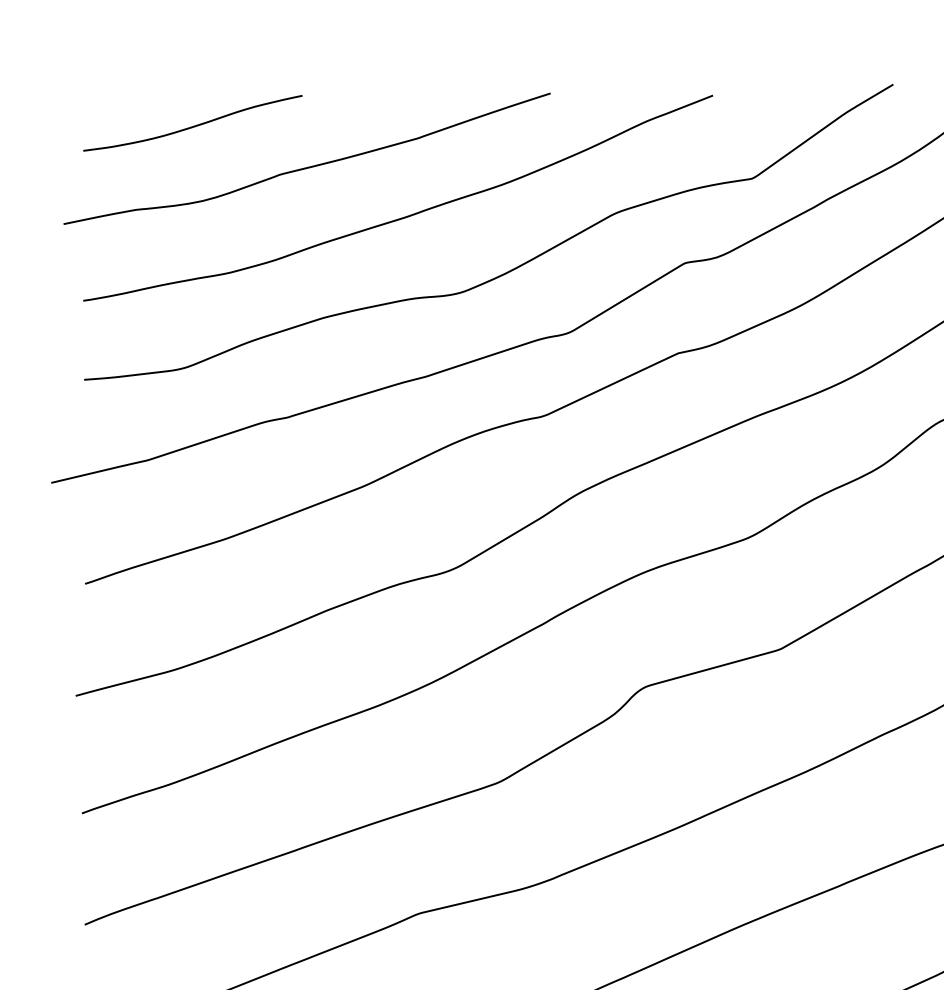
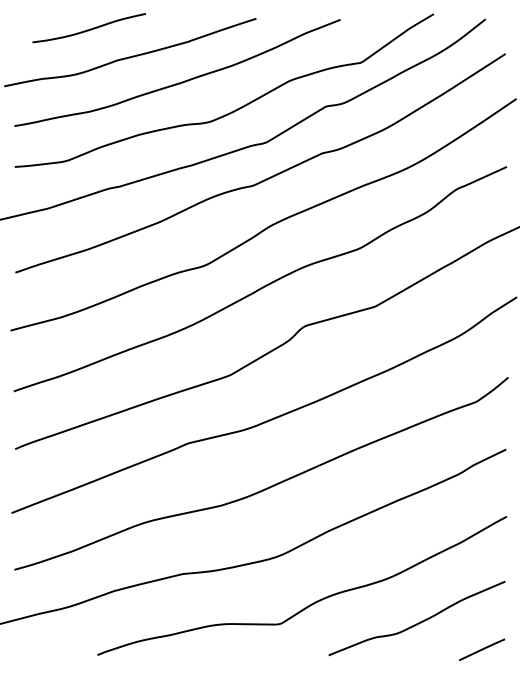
curve: (191, 125) -> (88, 29), moved

